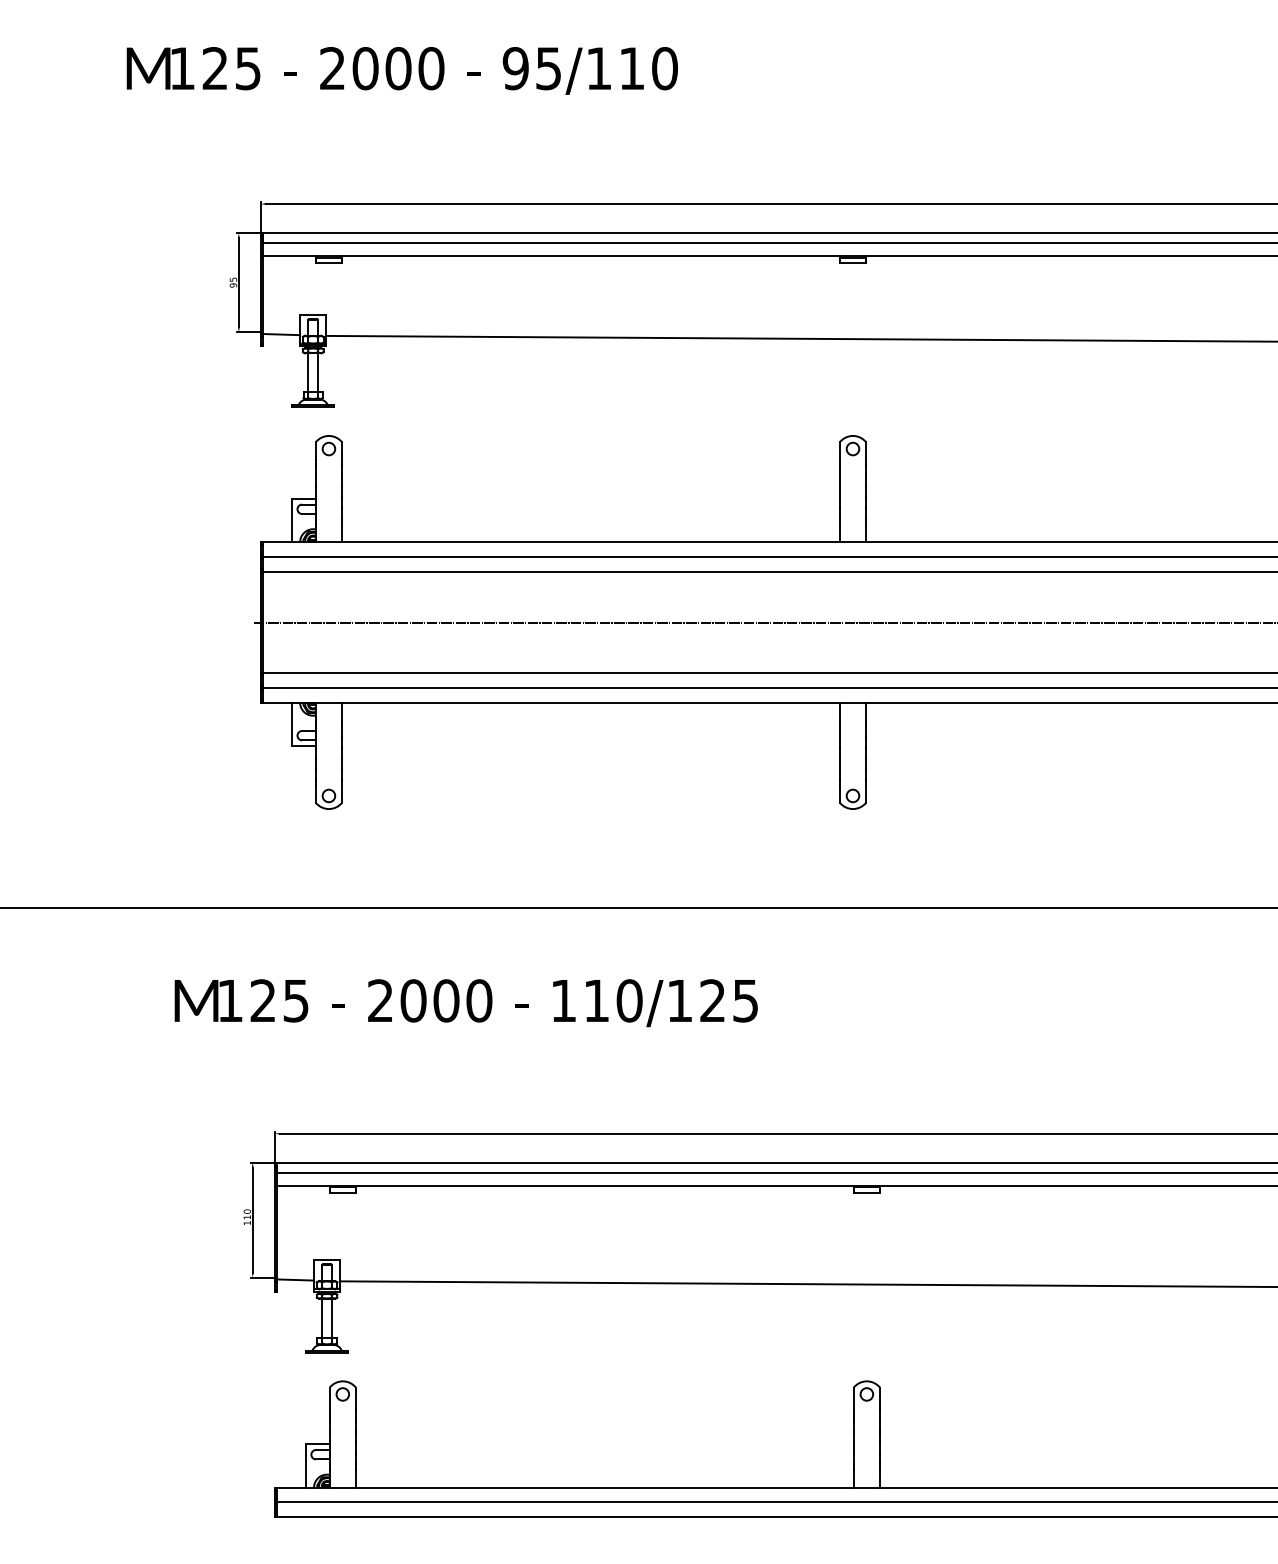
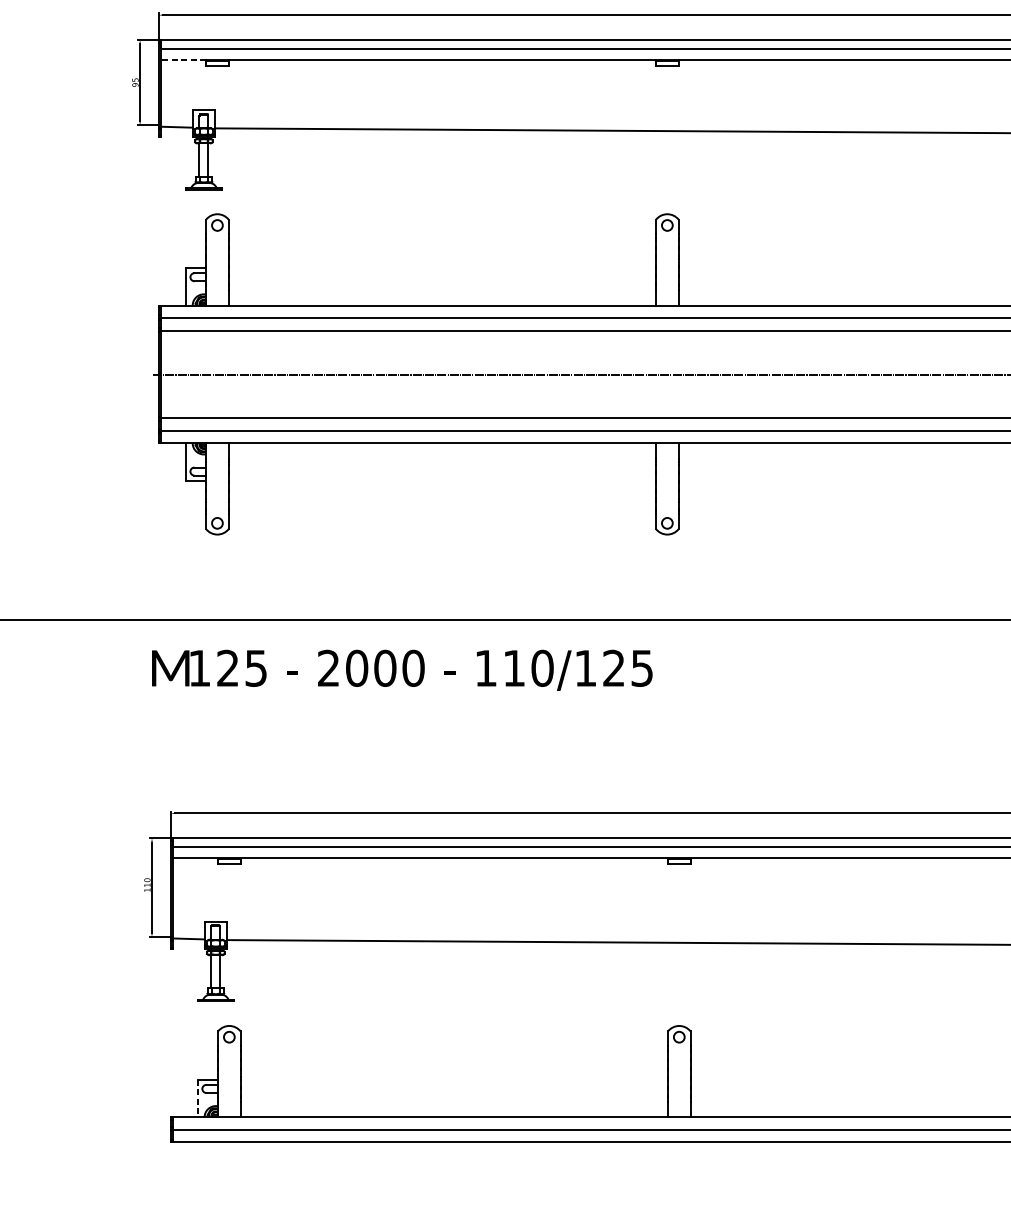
line: (288, 256) -> (182, 60), solid -> dashed
text: (465, 1003) -> (401, 670), moved
line: (306, 1465) -> (198, 1098), solid -> dashed

